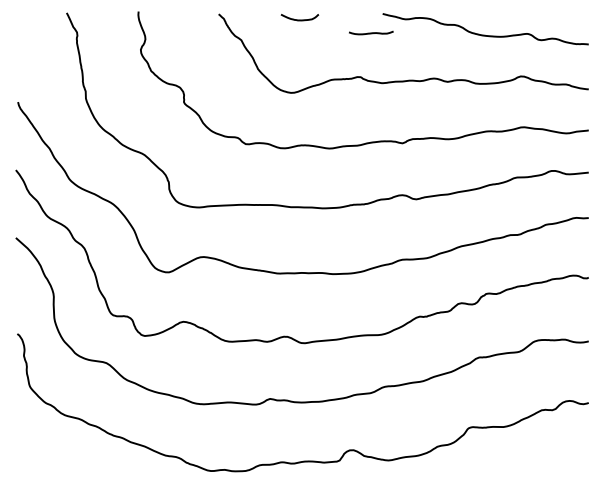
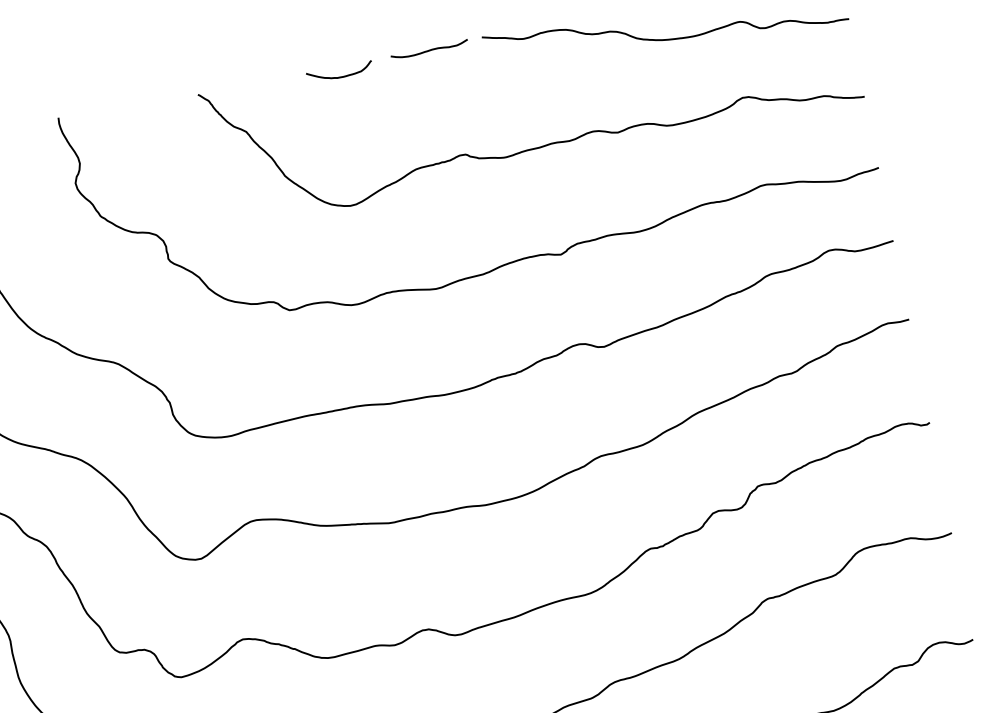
curve: (371, 32) -> (429, 48), moved

